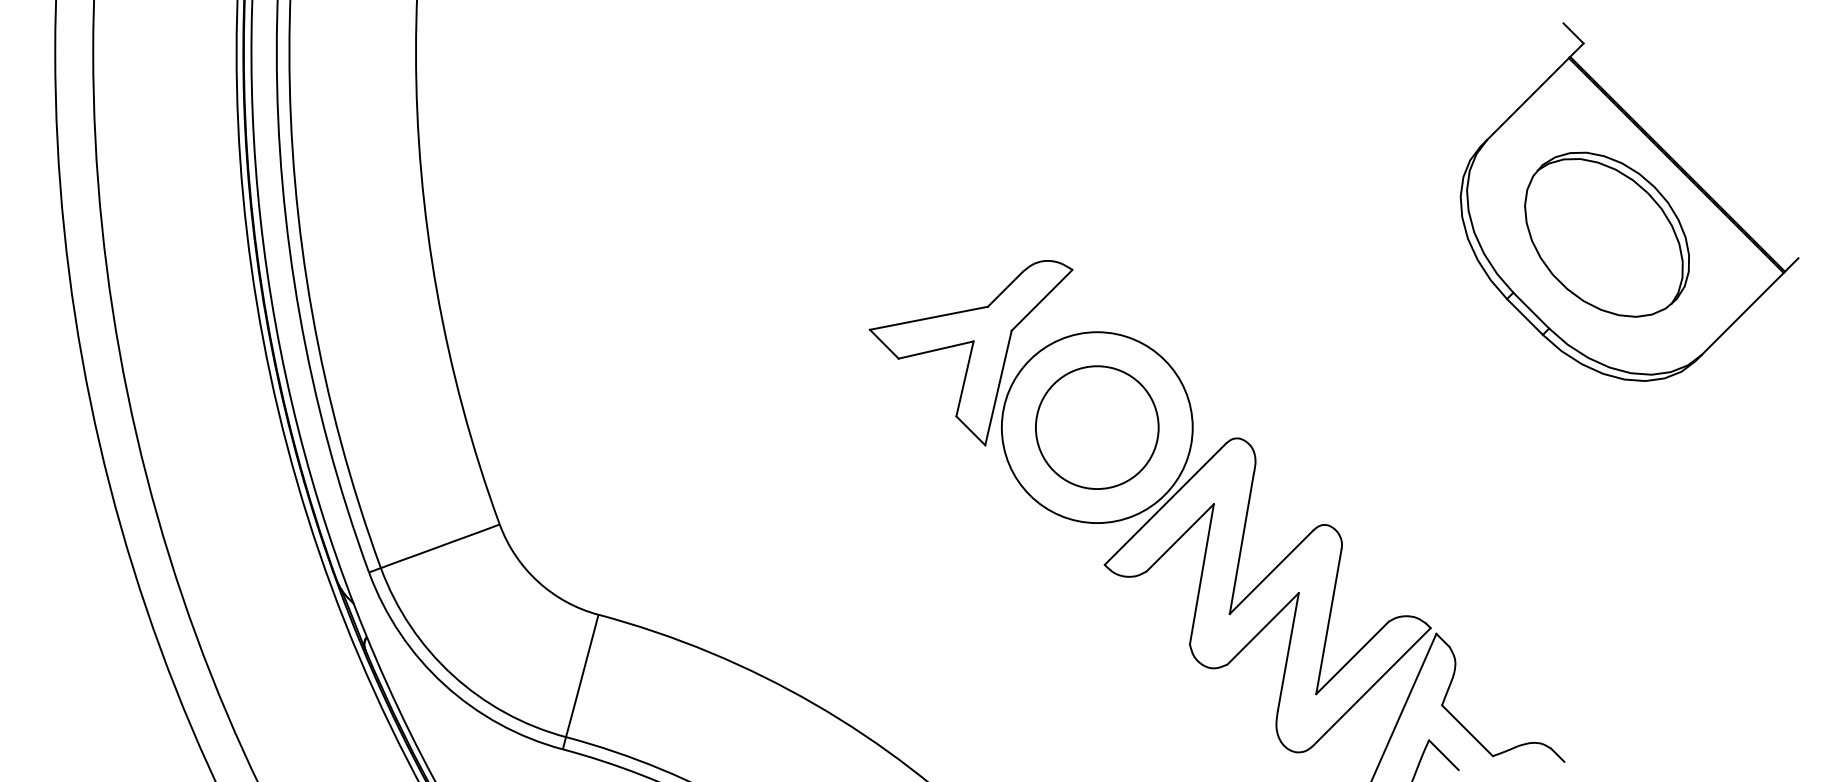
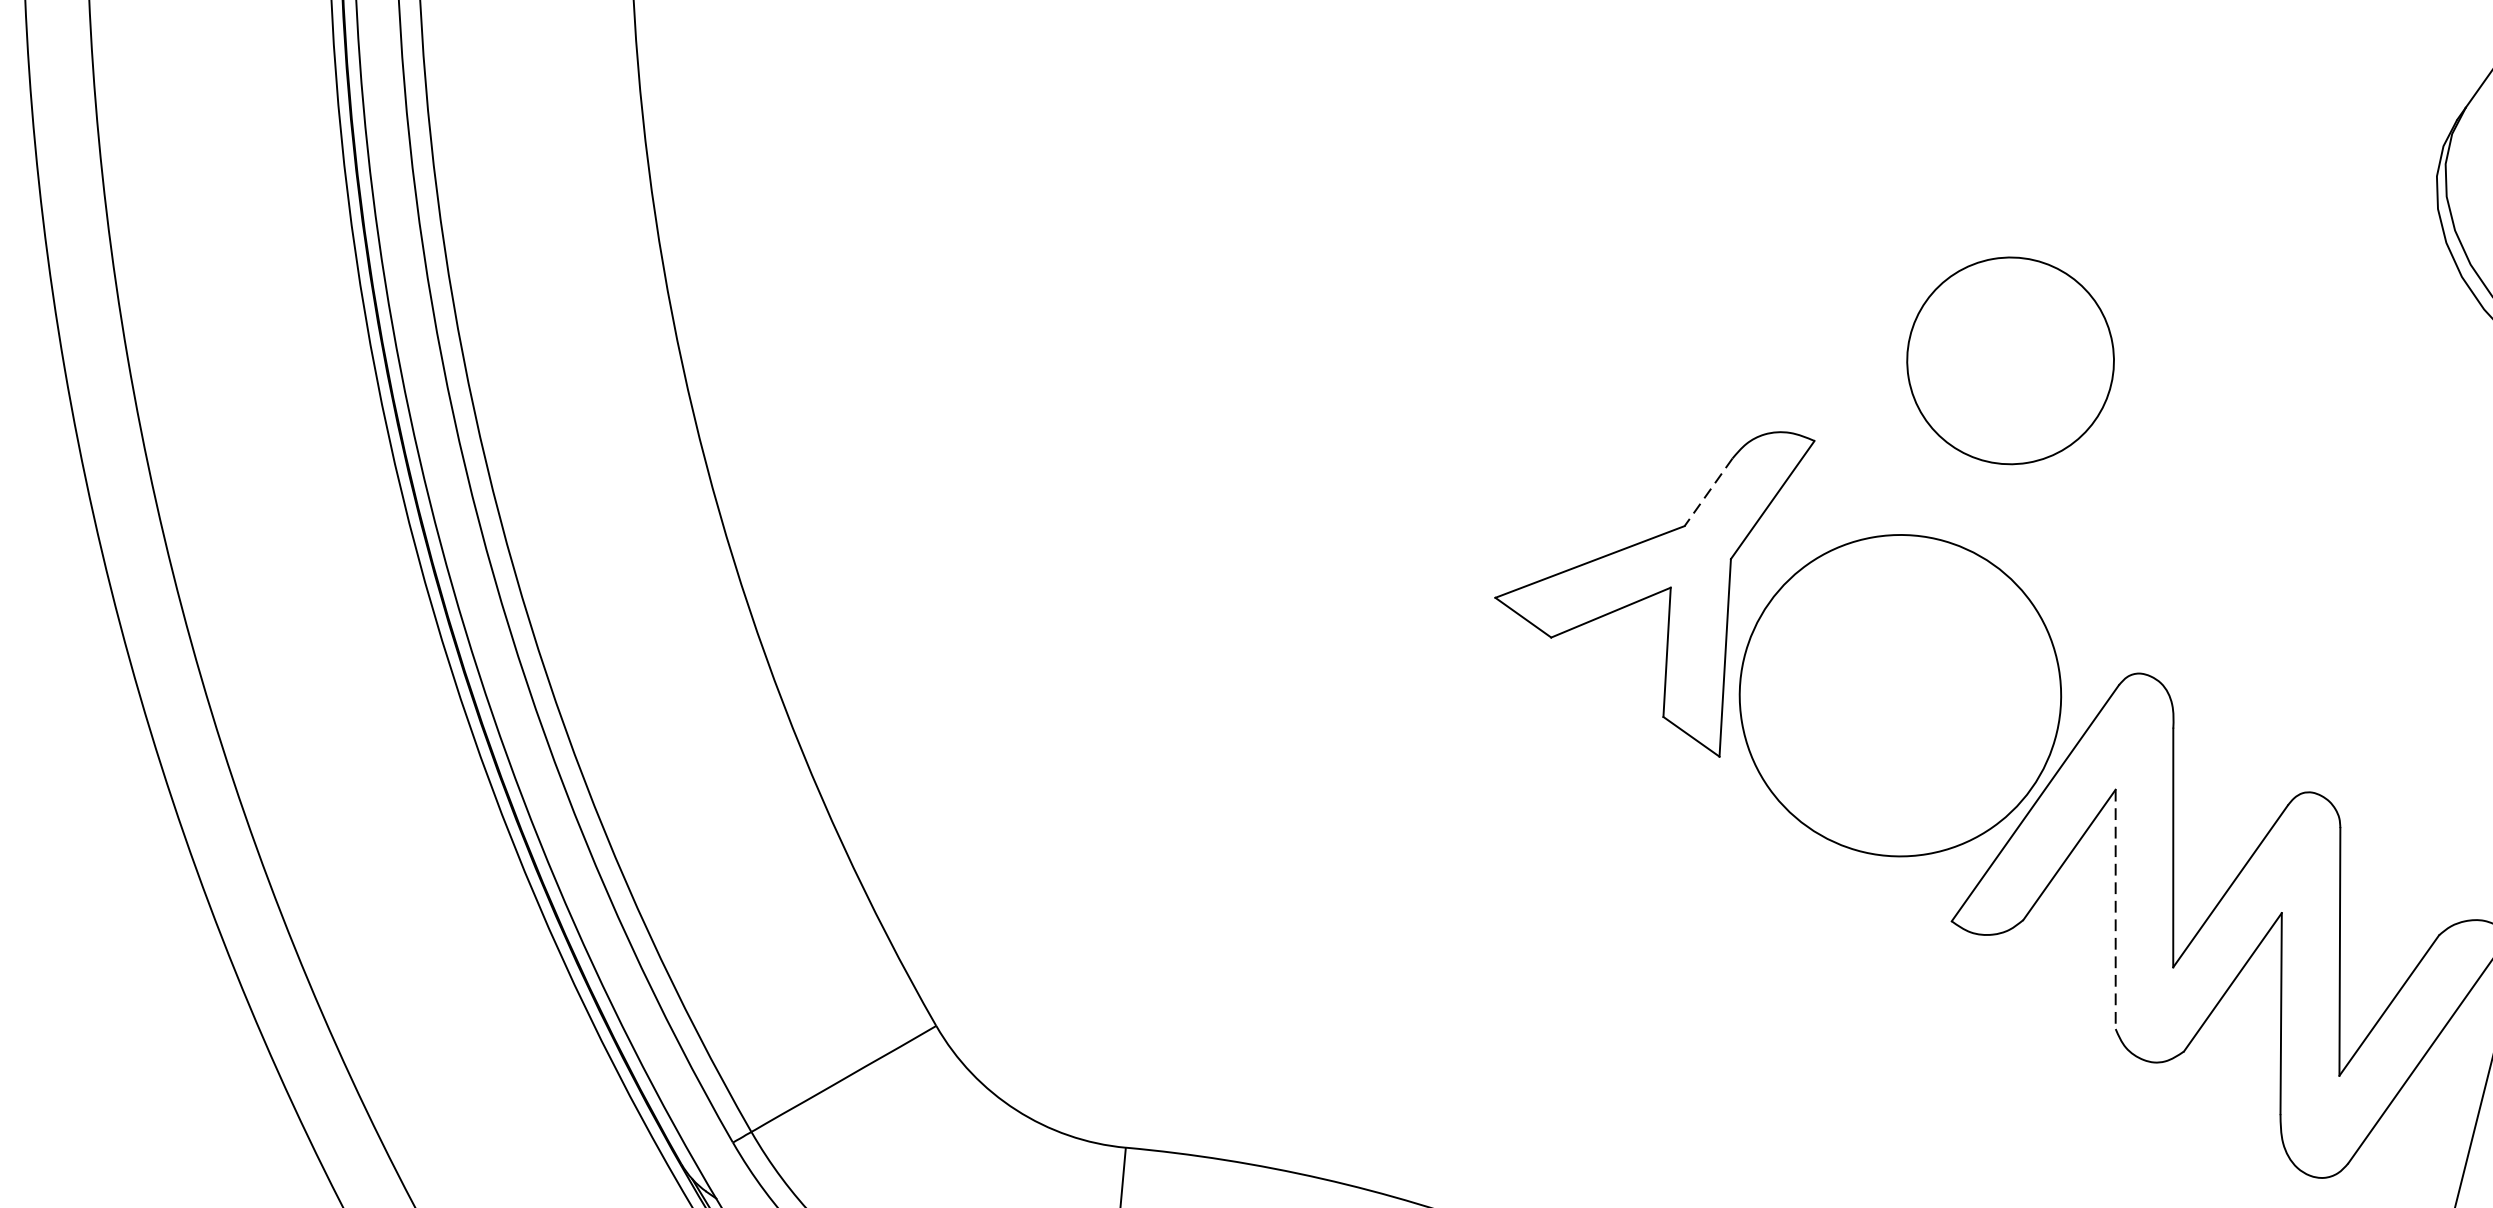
line: (1005, 289) -> (1708, 492), solid -> dashed
circle: (1097, 427) -> (2010, 360), moved
line: (1201, 574) -> (2115, 909), solid -> dashed

